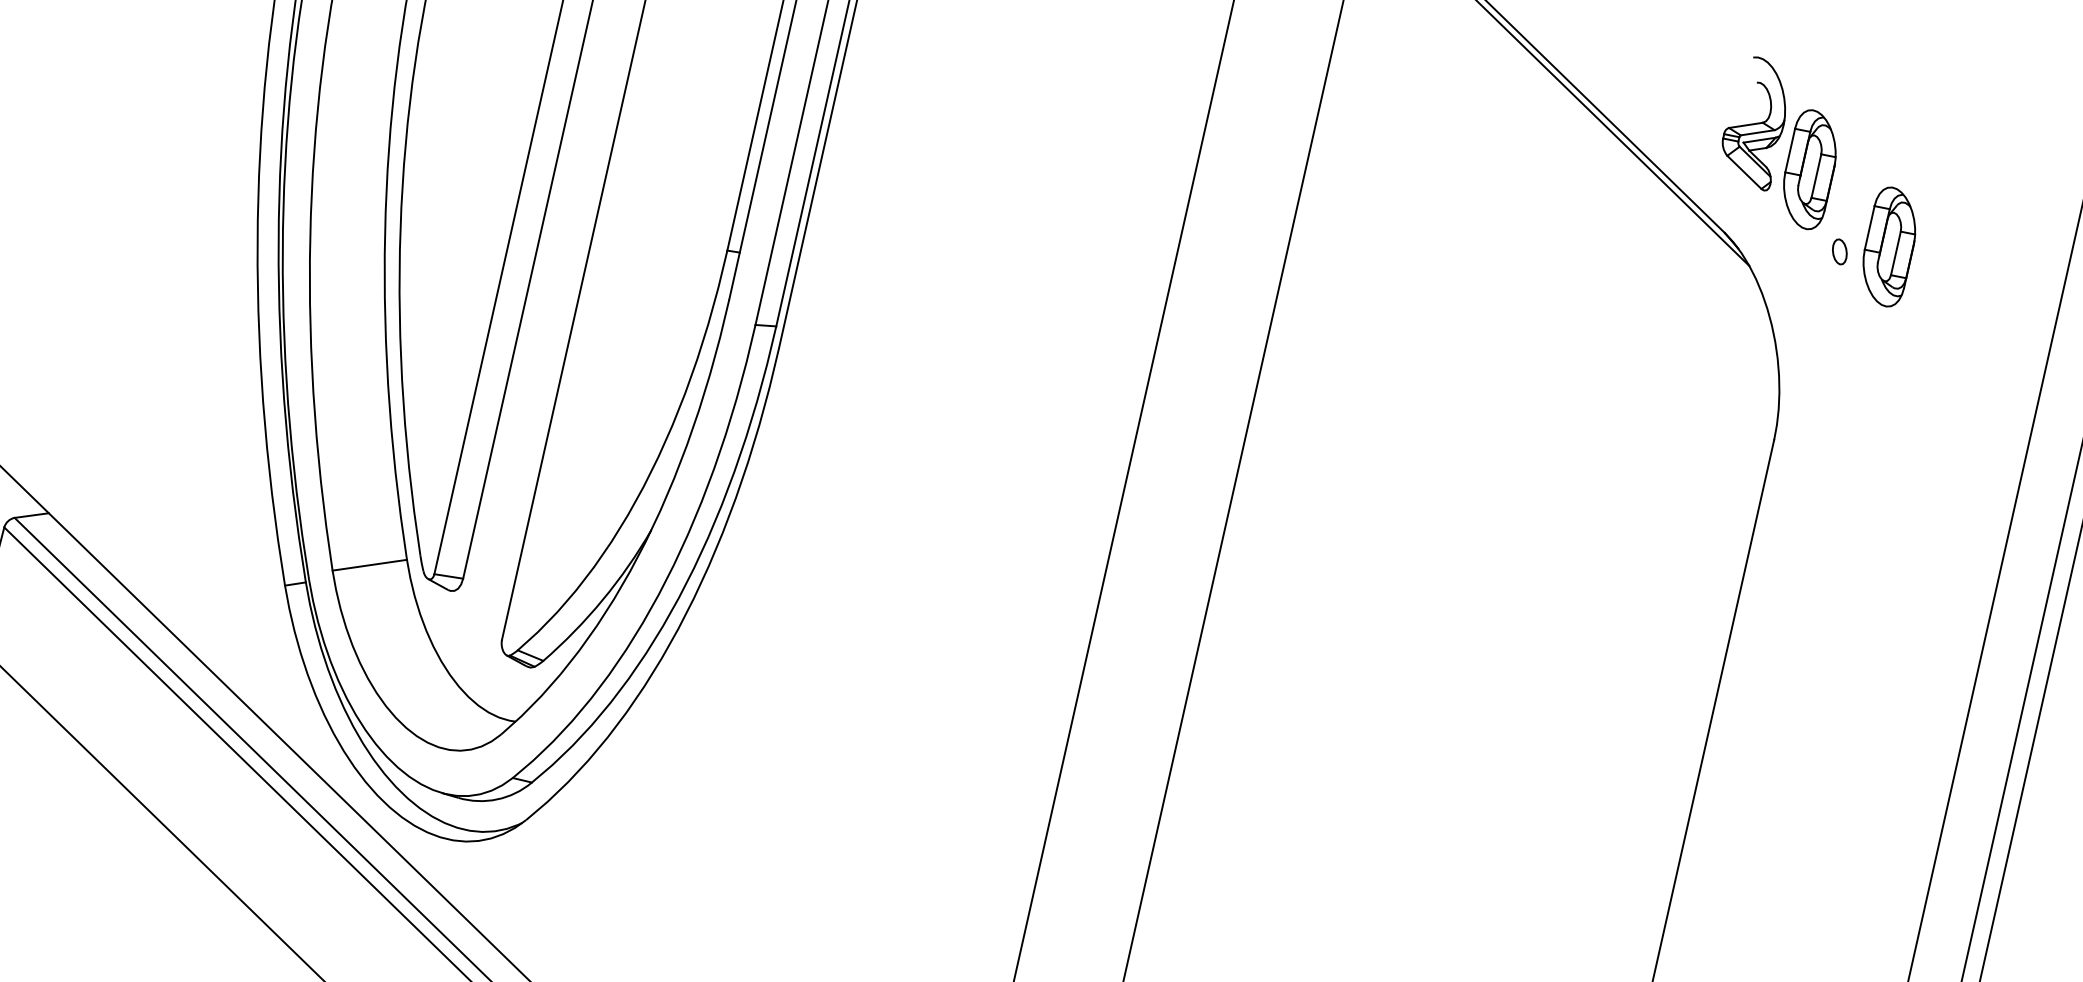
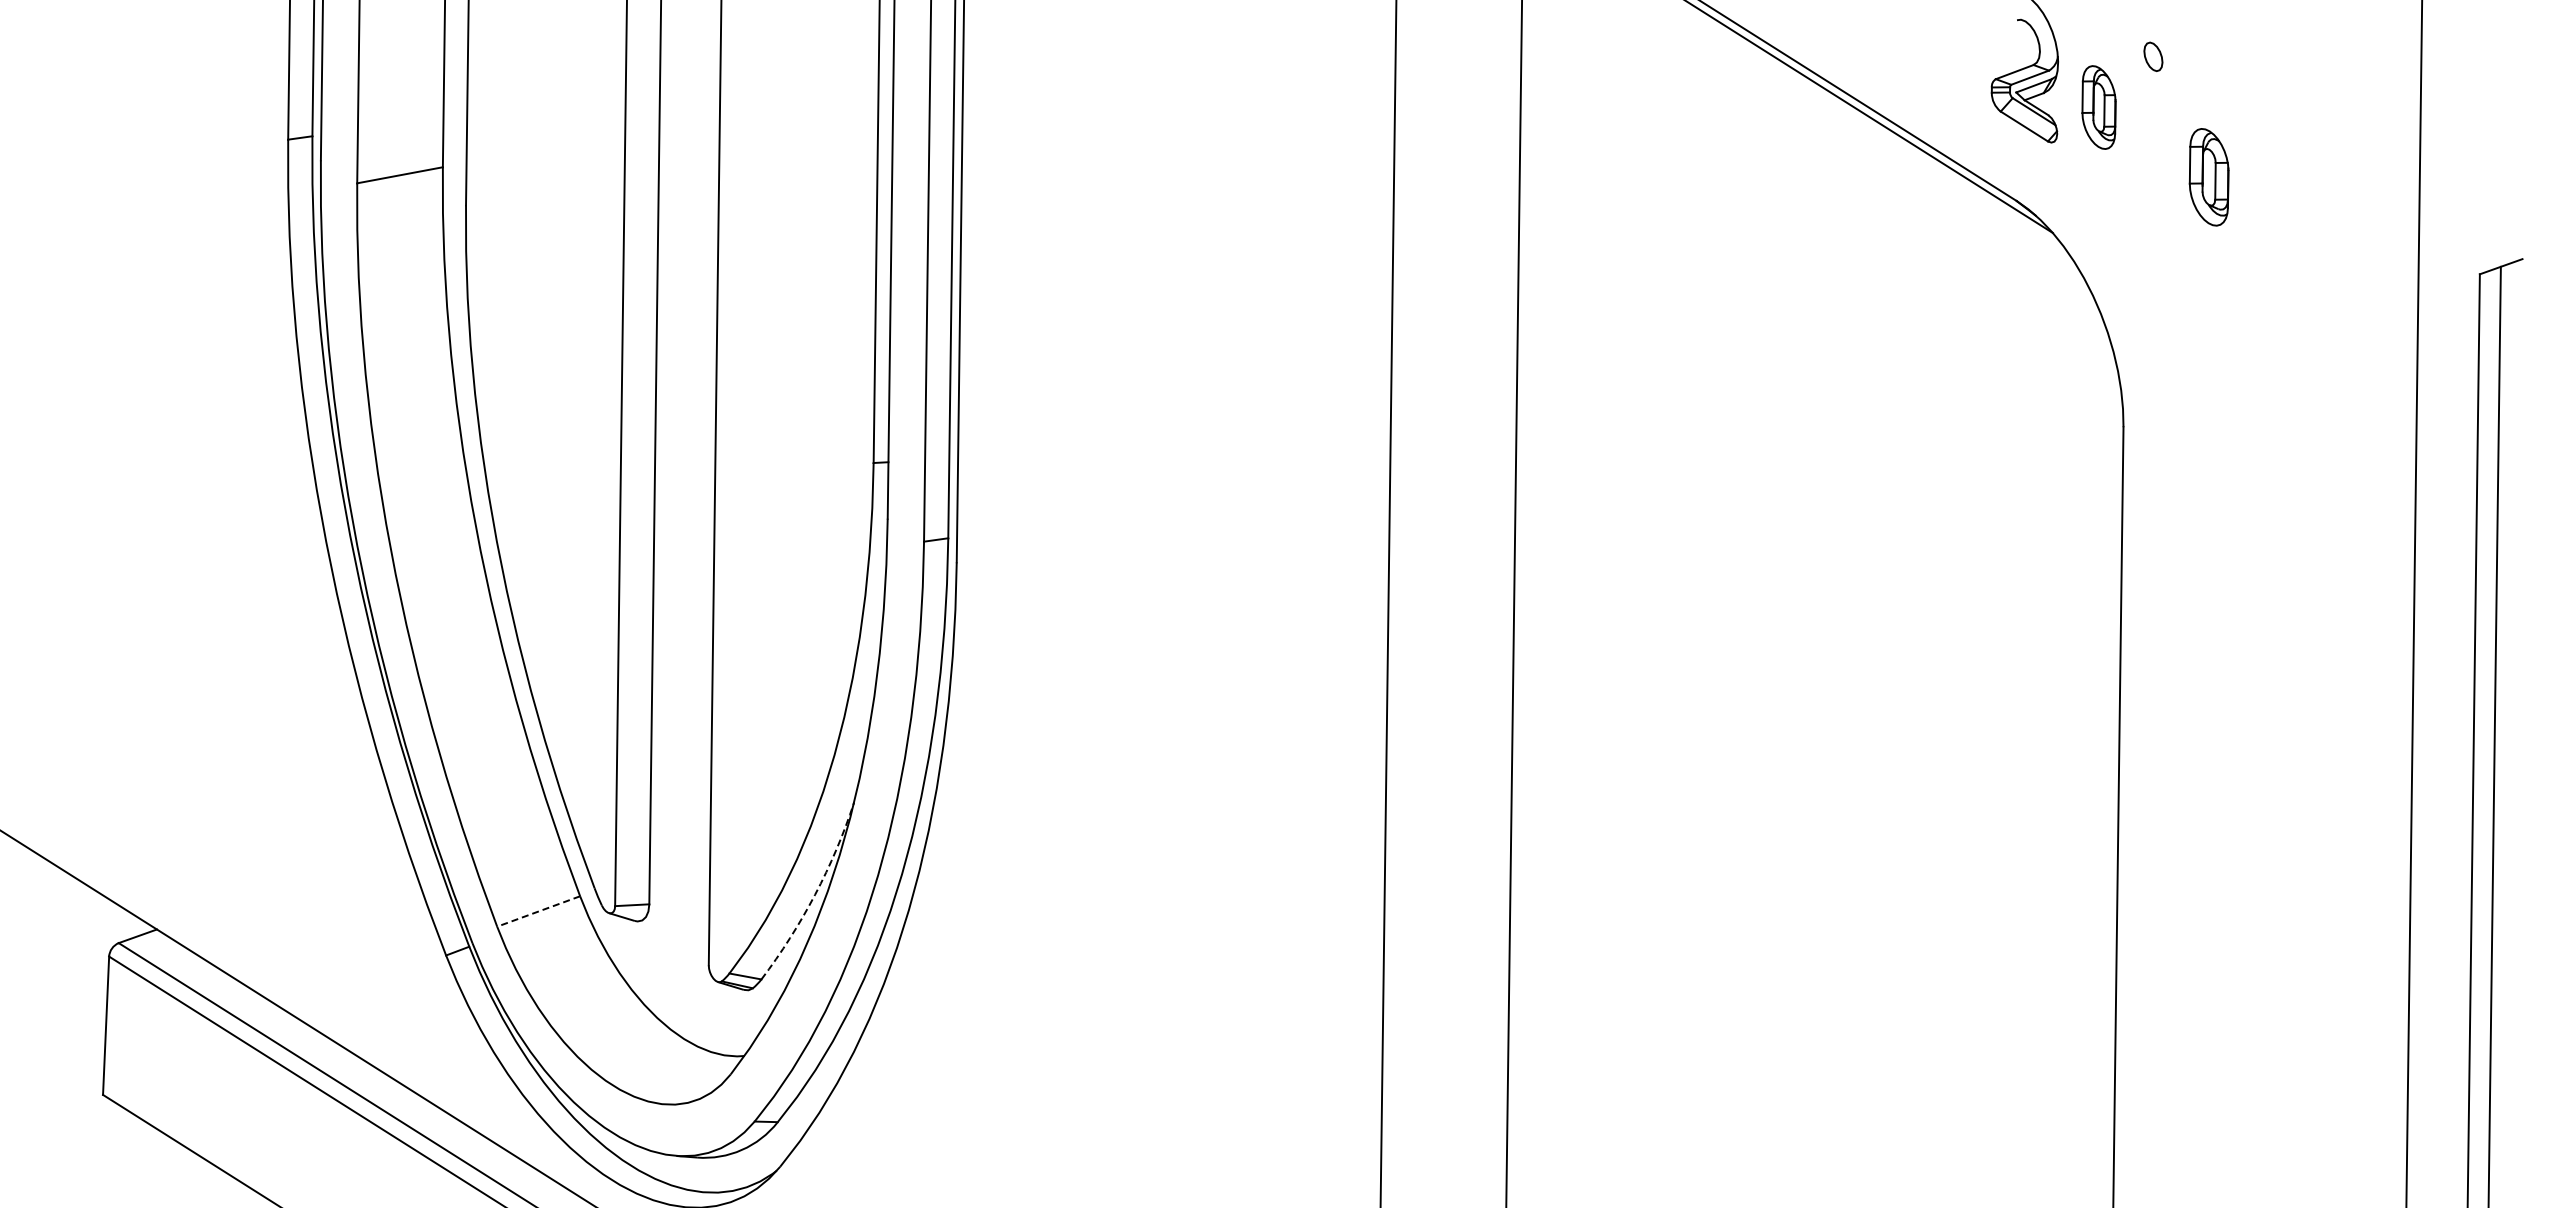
part: (1809, 169) -> (2098, 107), size x0.6
part: (1888, 247) -> (2208, 177), size x0.7
part: (1839, 251) -> (2153, 56), moved
line: (369, 565) -> (538, 911), solid -> dashed
arc: (603, 599) -> (815, 894), solid -> dashed

